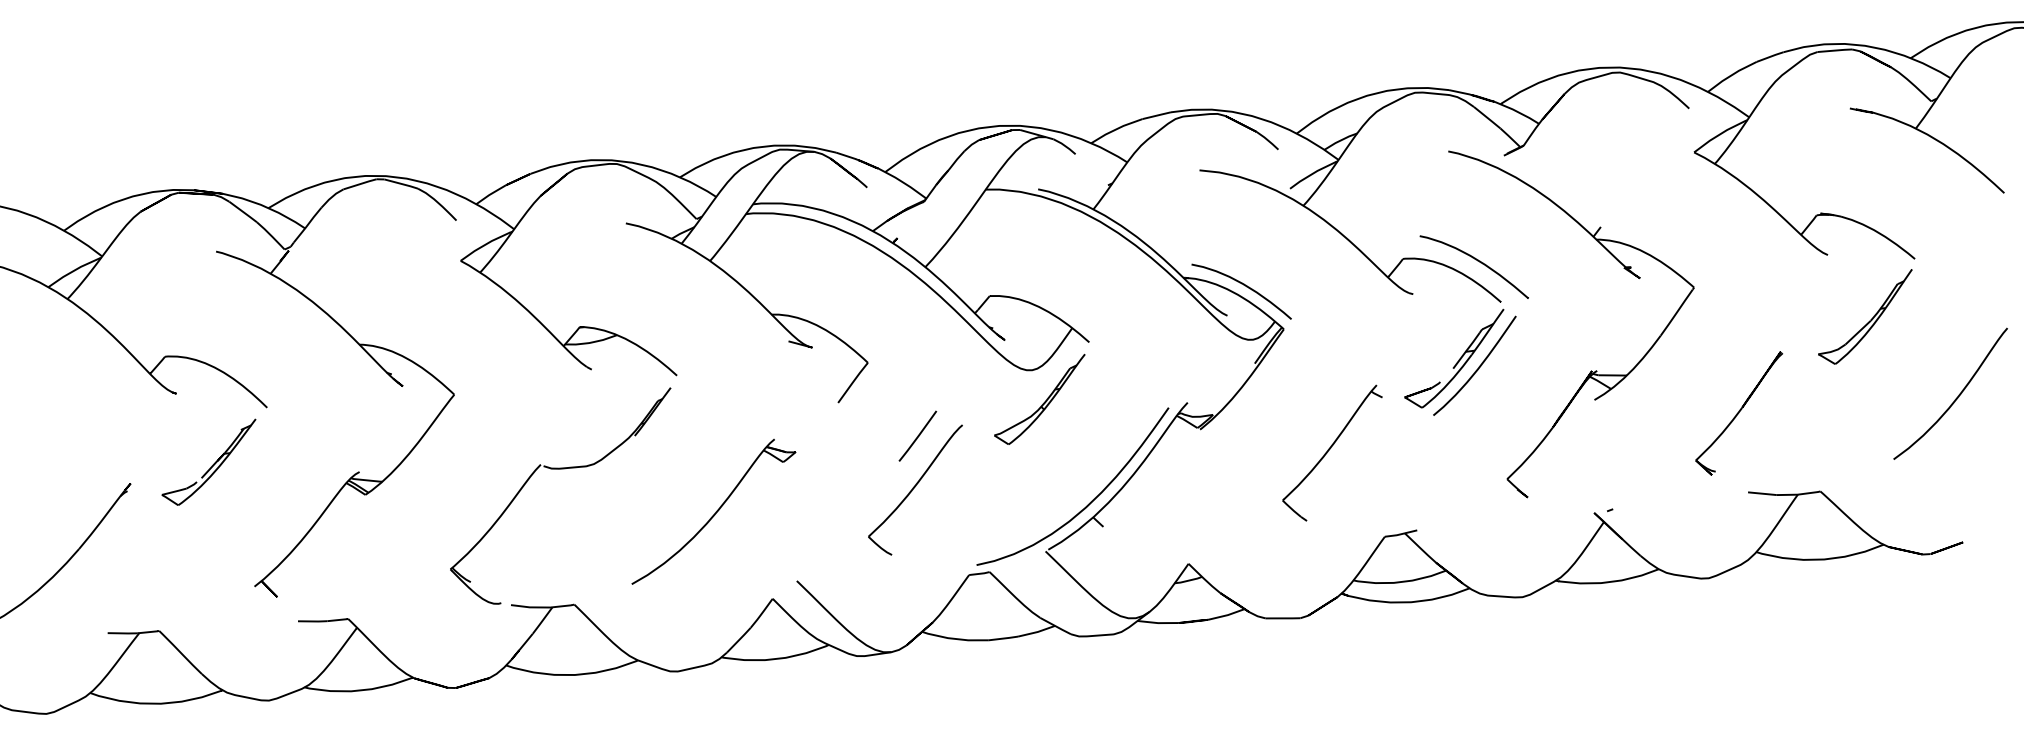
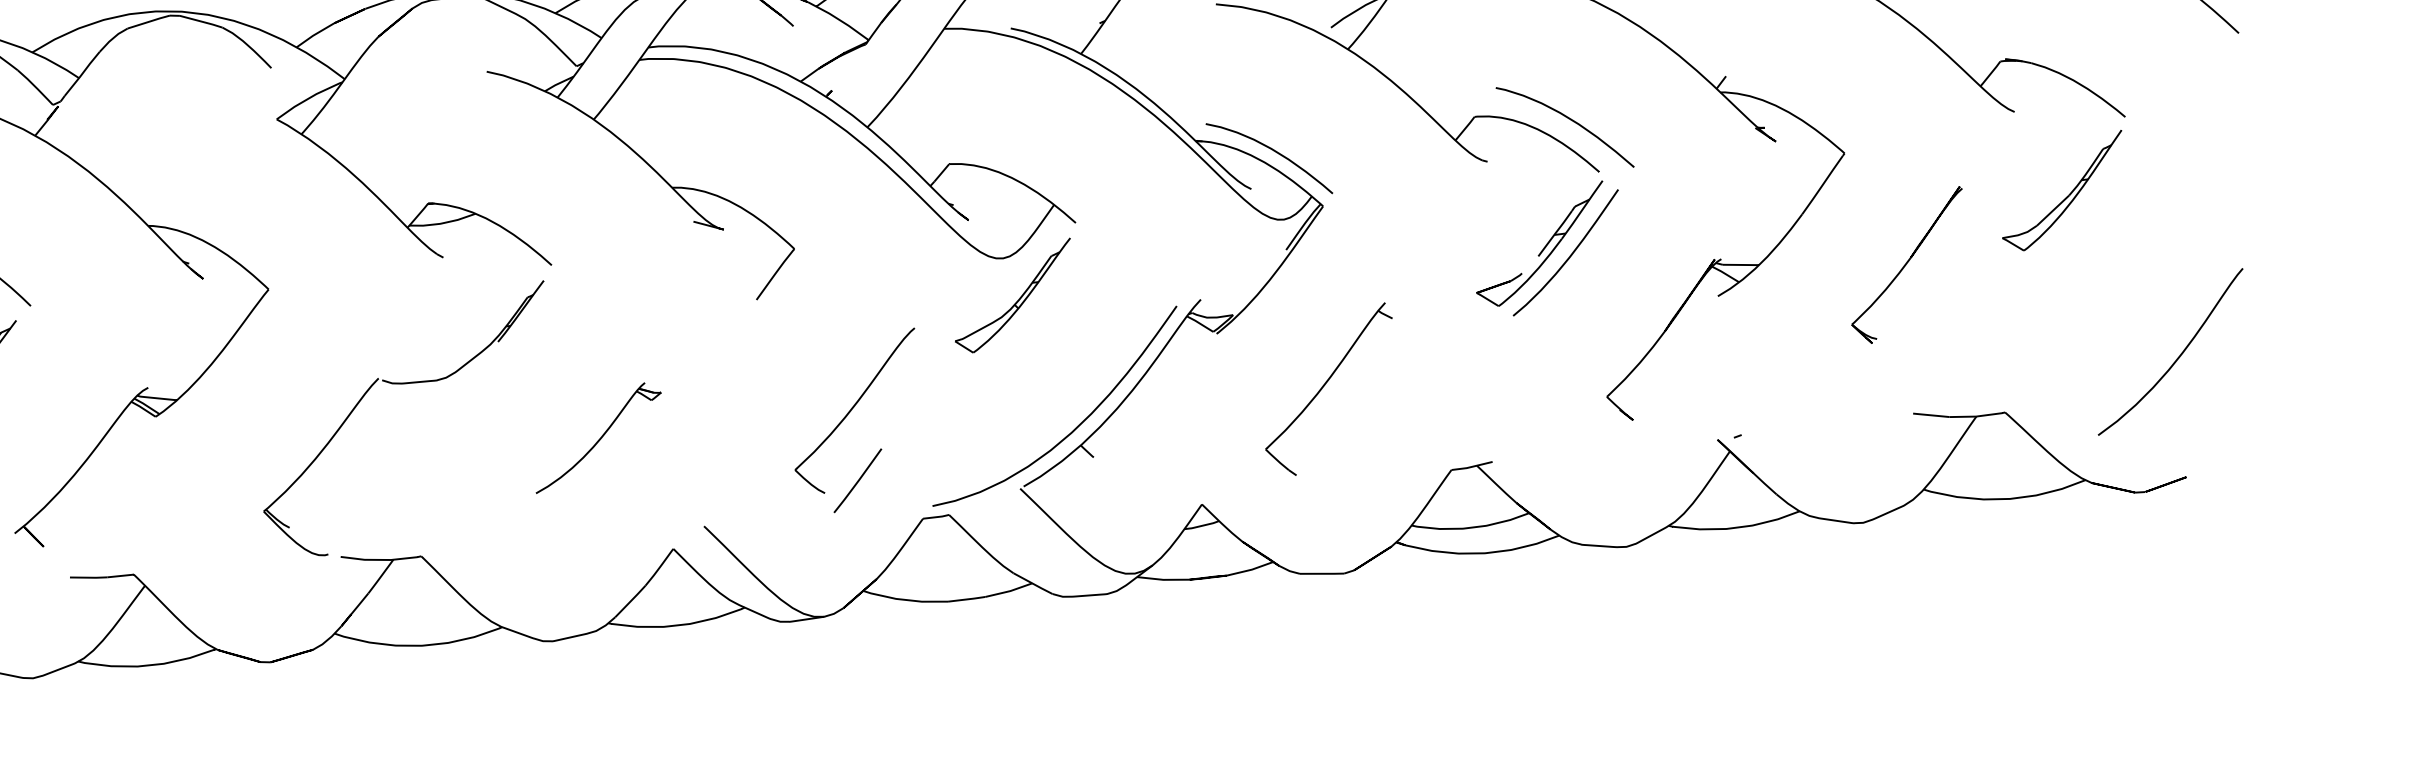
curve: (1955, 398) -> (2176, 357), moved
part: (1739, 413) -> (1907, 265), moved
line: (917, 435) -> (857, 479), moved
part: (1332, 452) -> (1328, 388), moved
part: (713, 511) -> (598, 437), size x0.6

